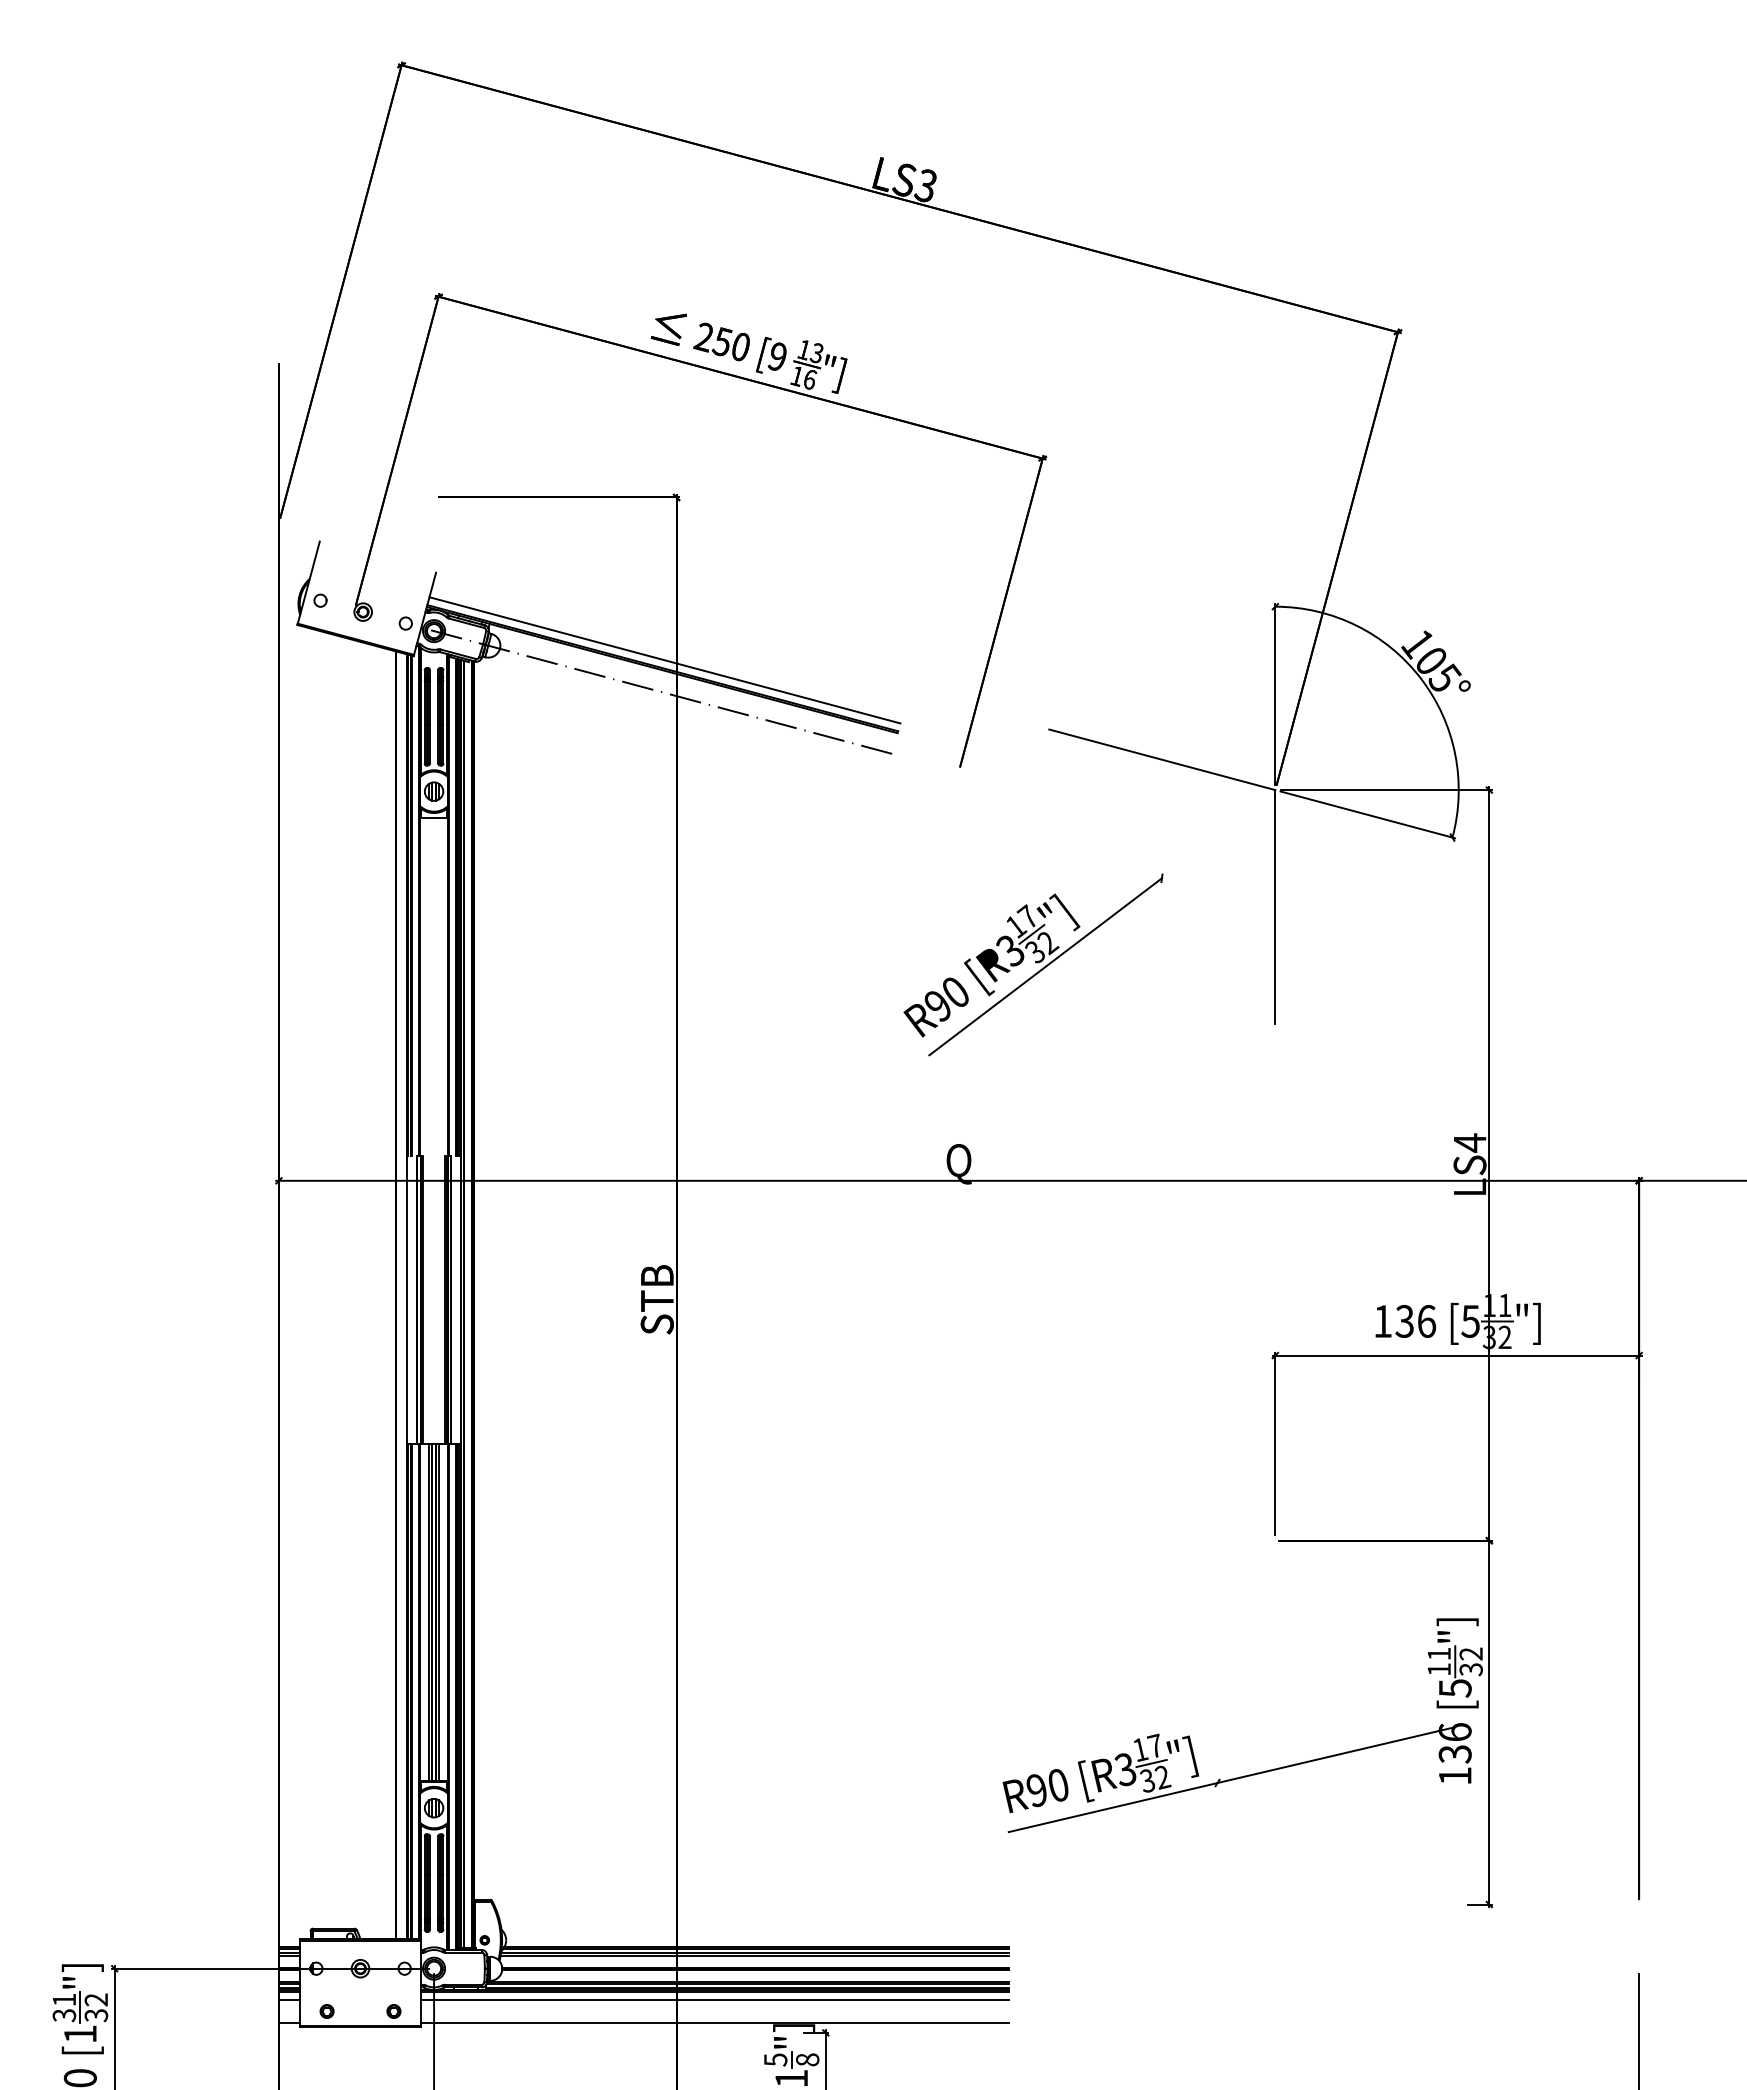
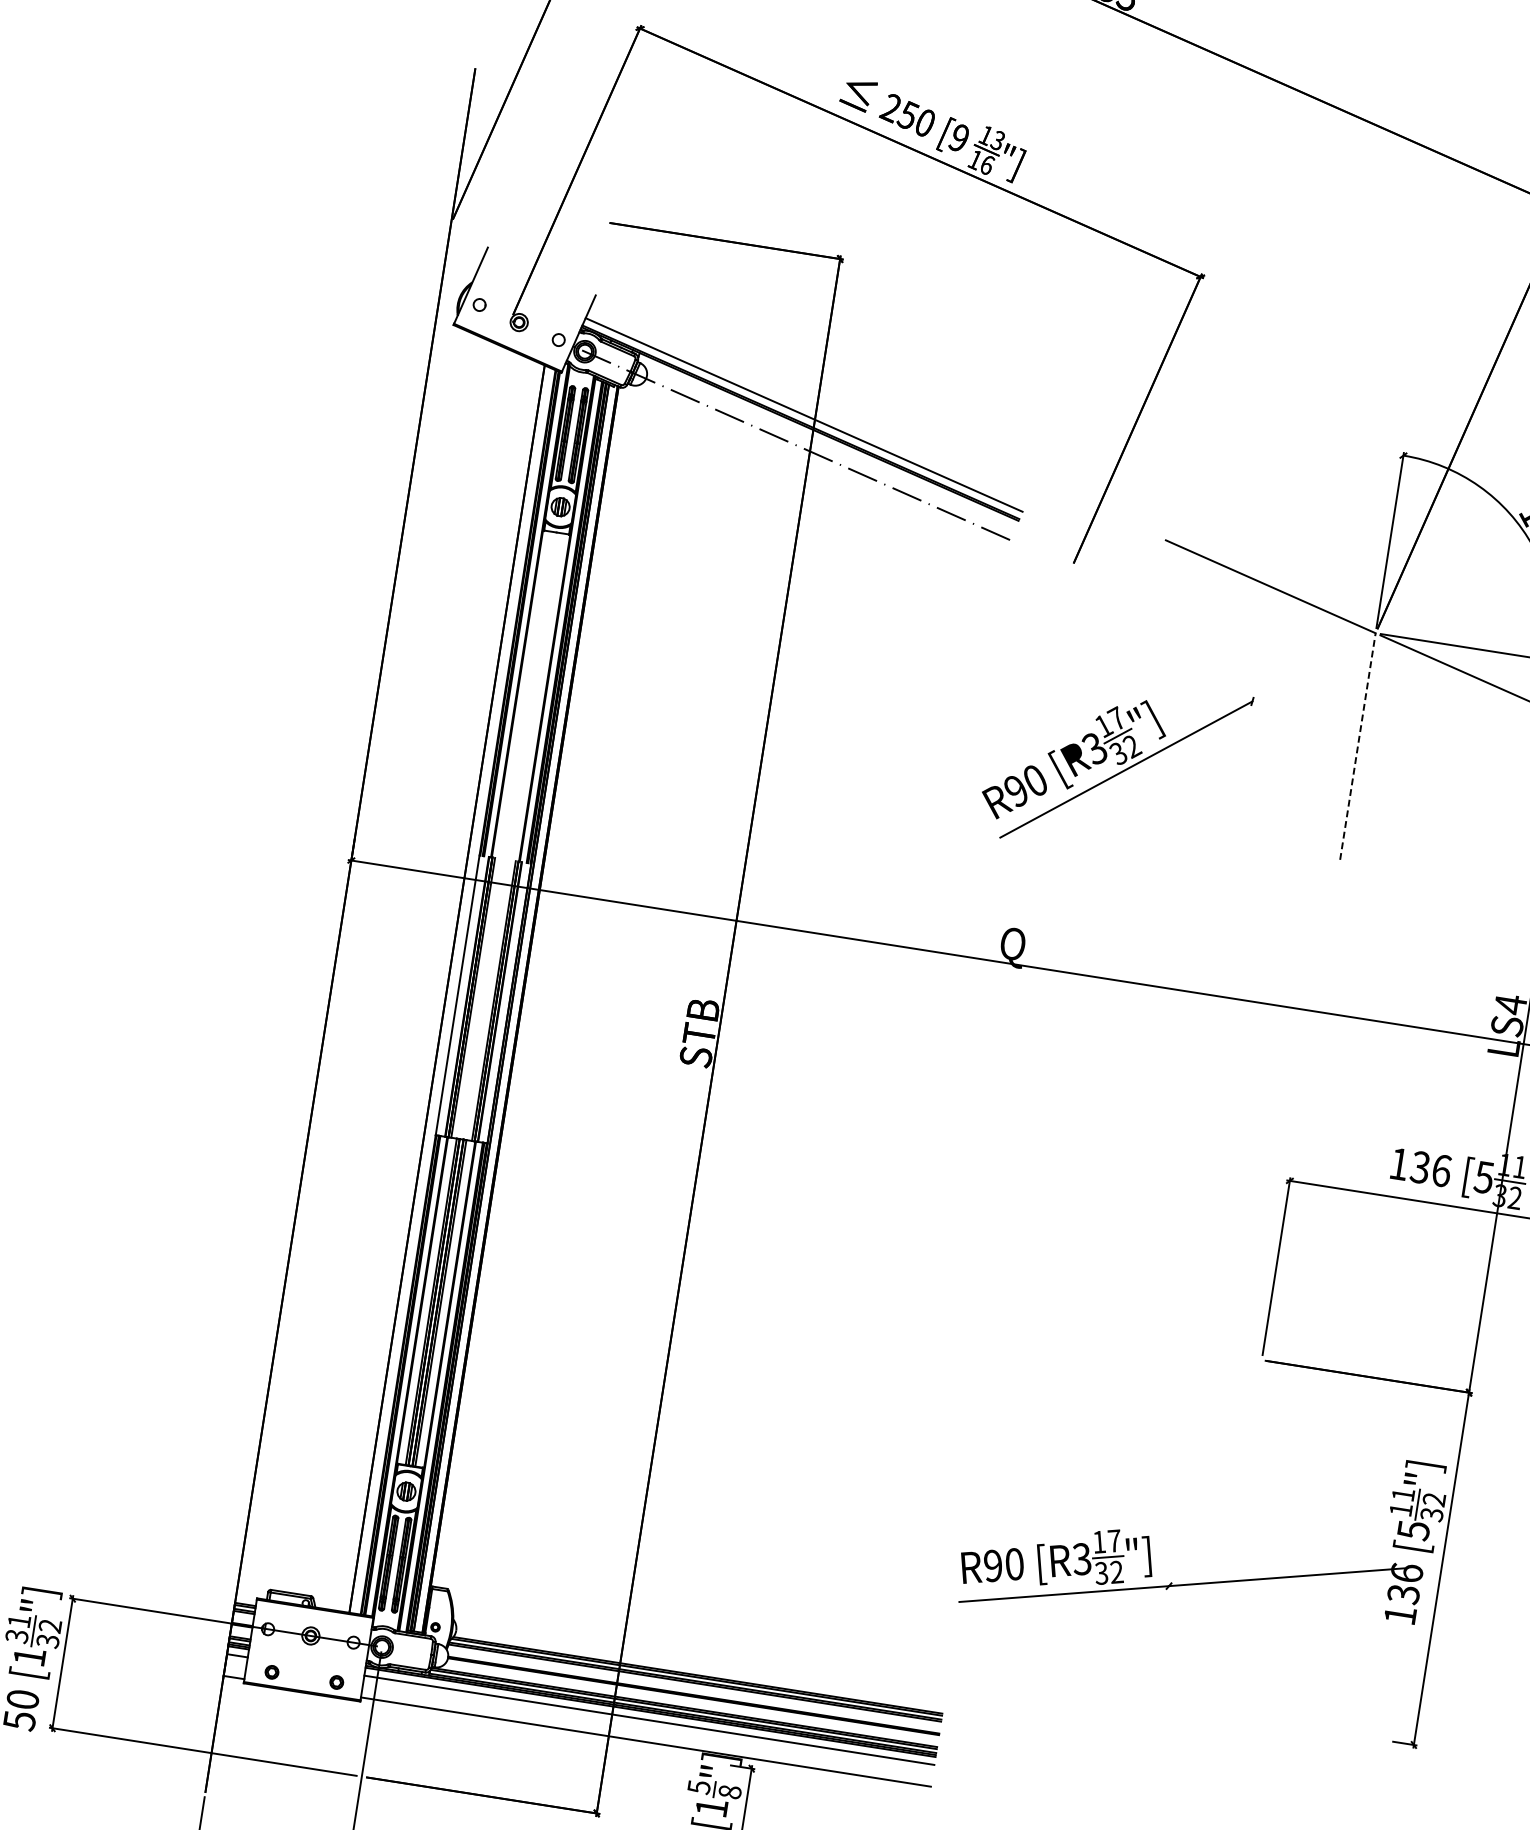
line: (1275, 907) -> (1357, 746), solid -> dashed

